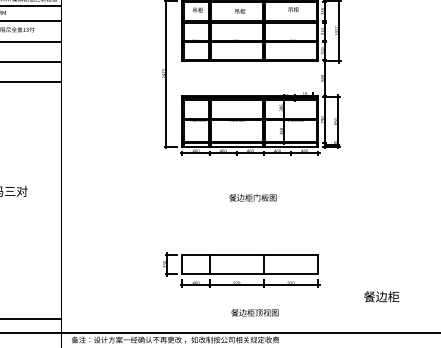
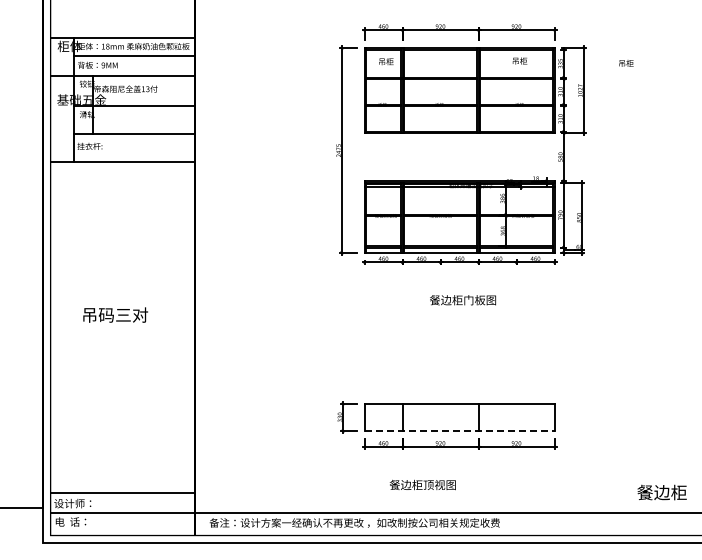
text: (240, 11) -> (626, 63), moved
text: (252, 198) -> (462, 300), moved
line: (251, 273) -> (460, 430), solid -> dashed
text: (381, 296) -> (661, 492), moved
text: (254, 312) -> (422, 484), moved

